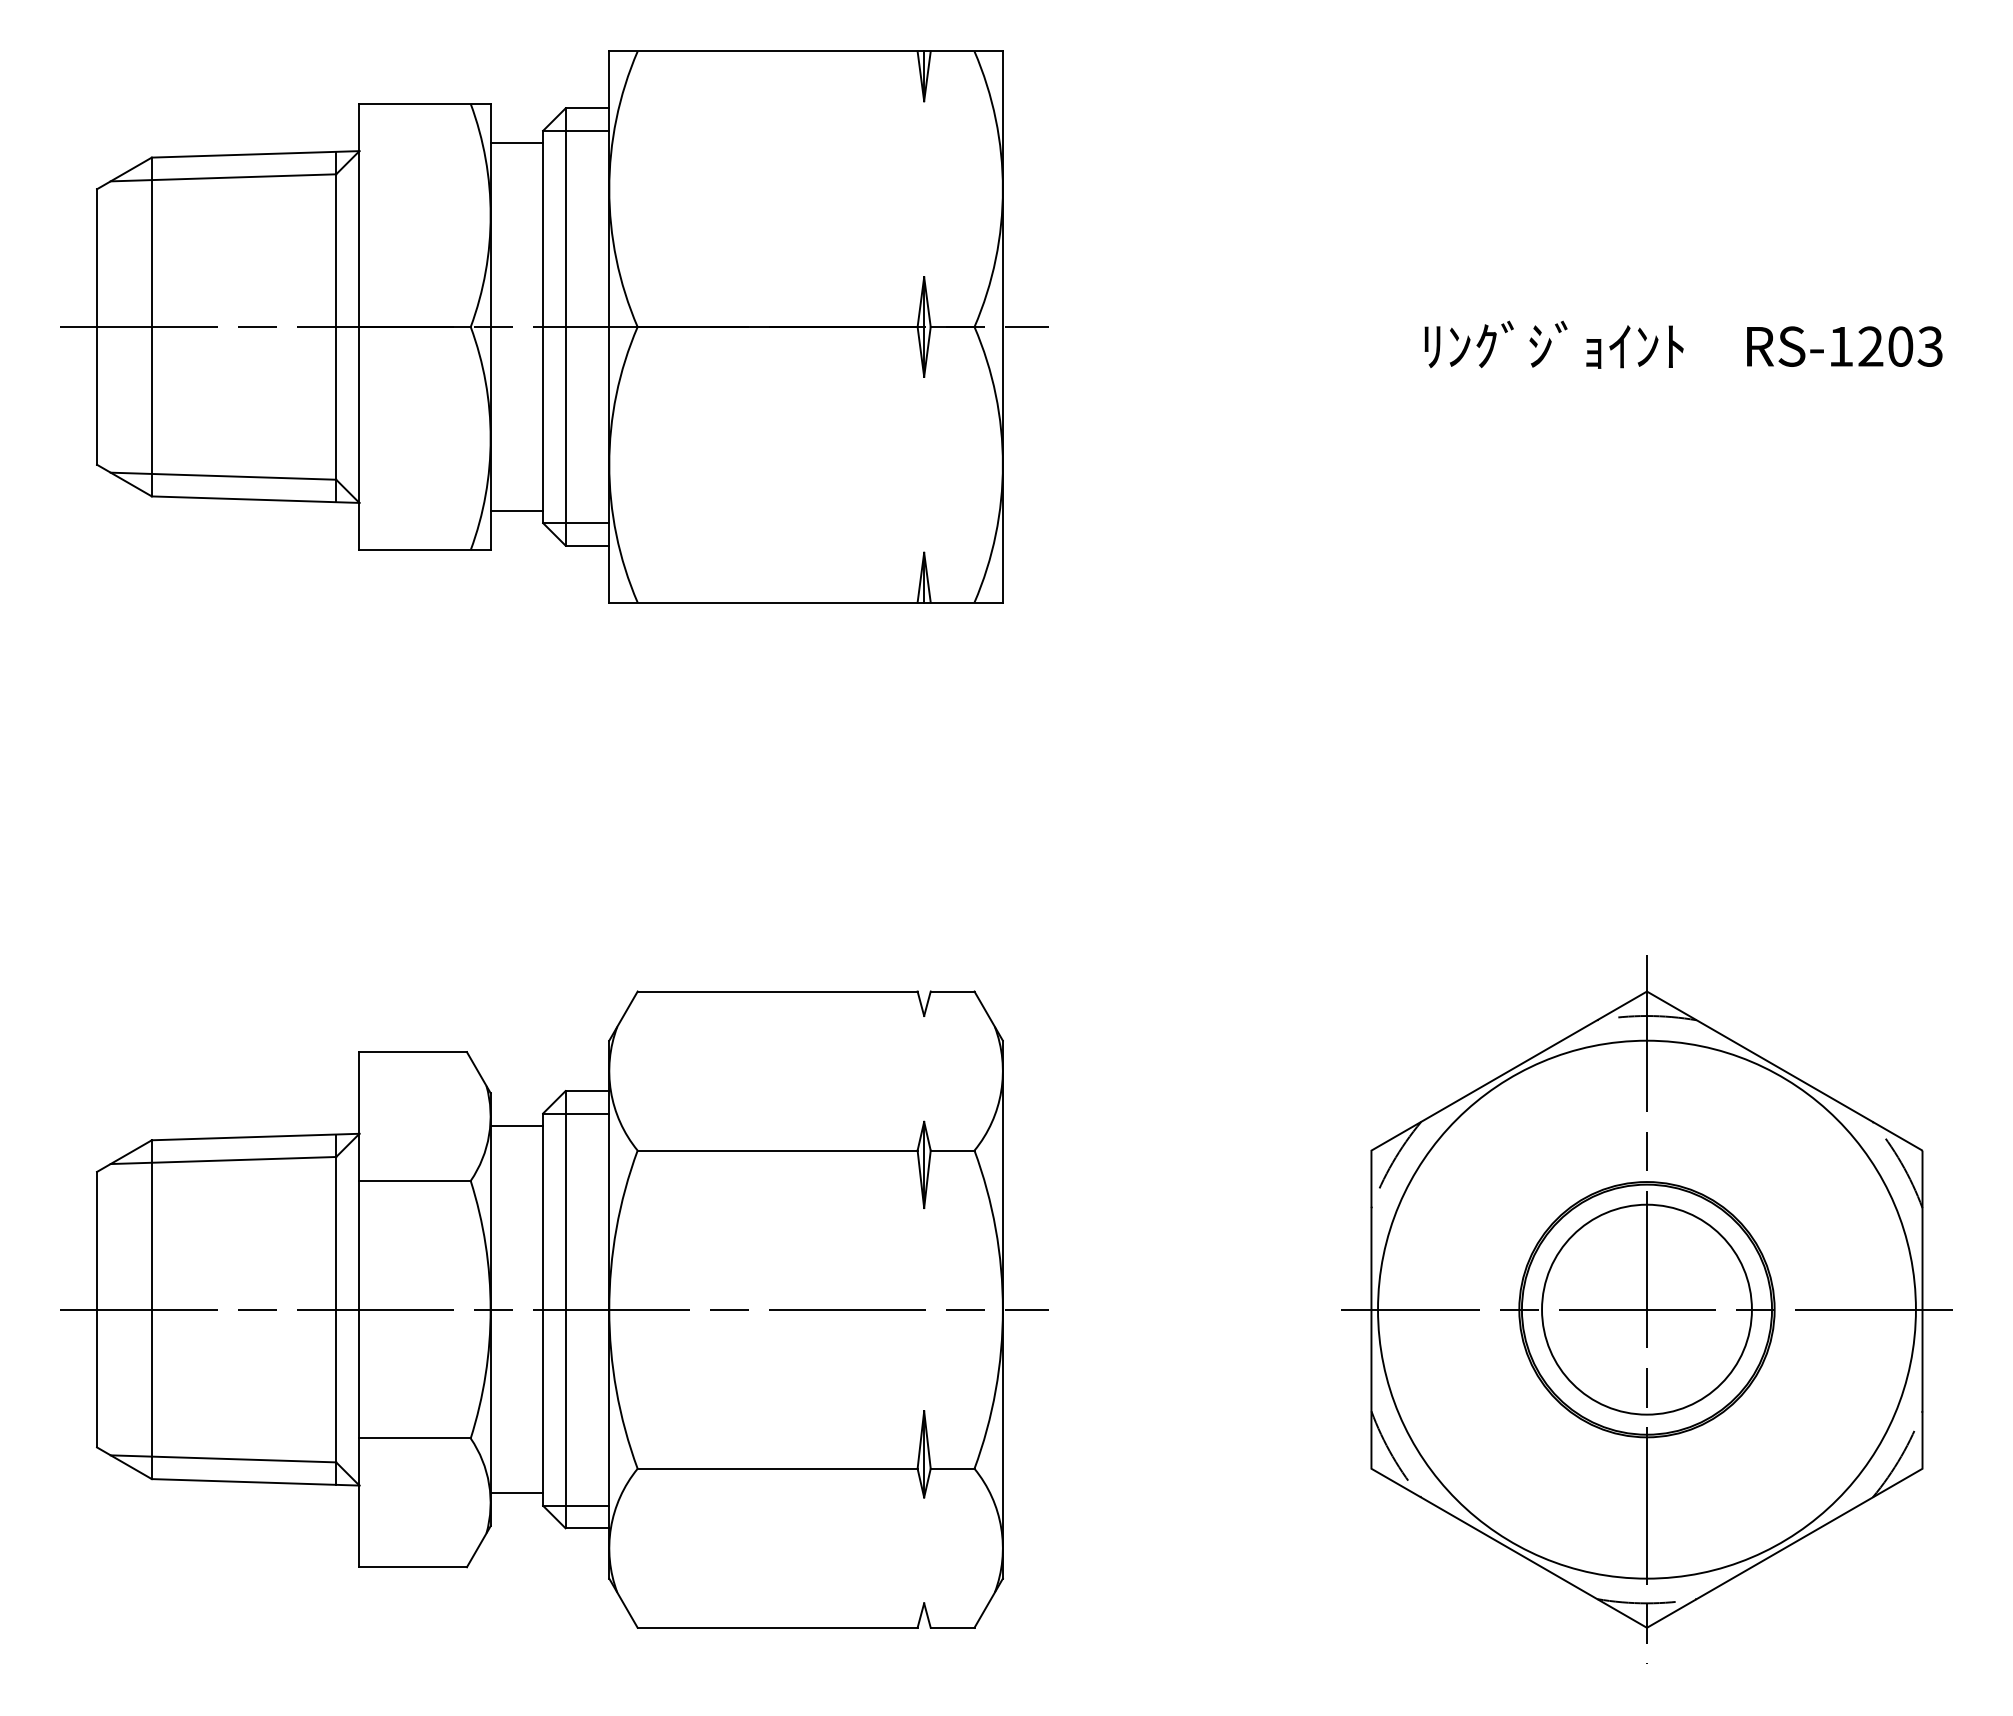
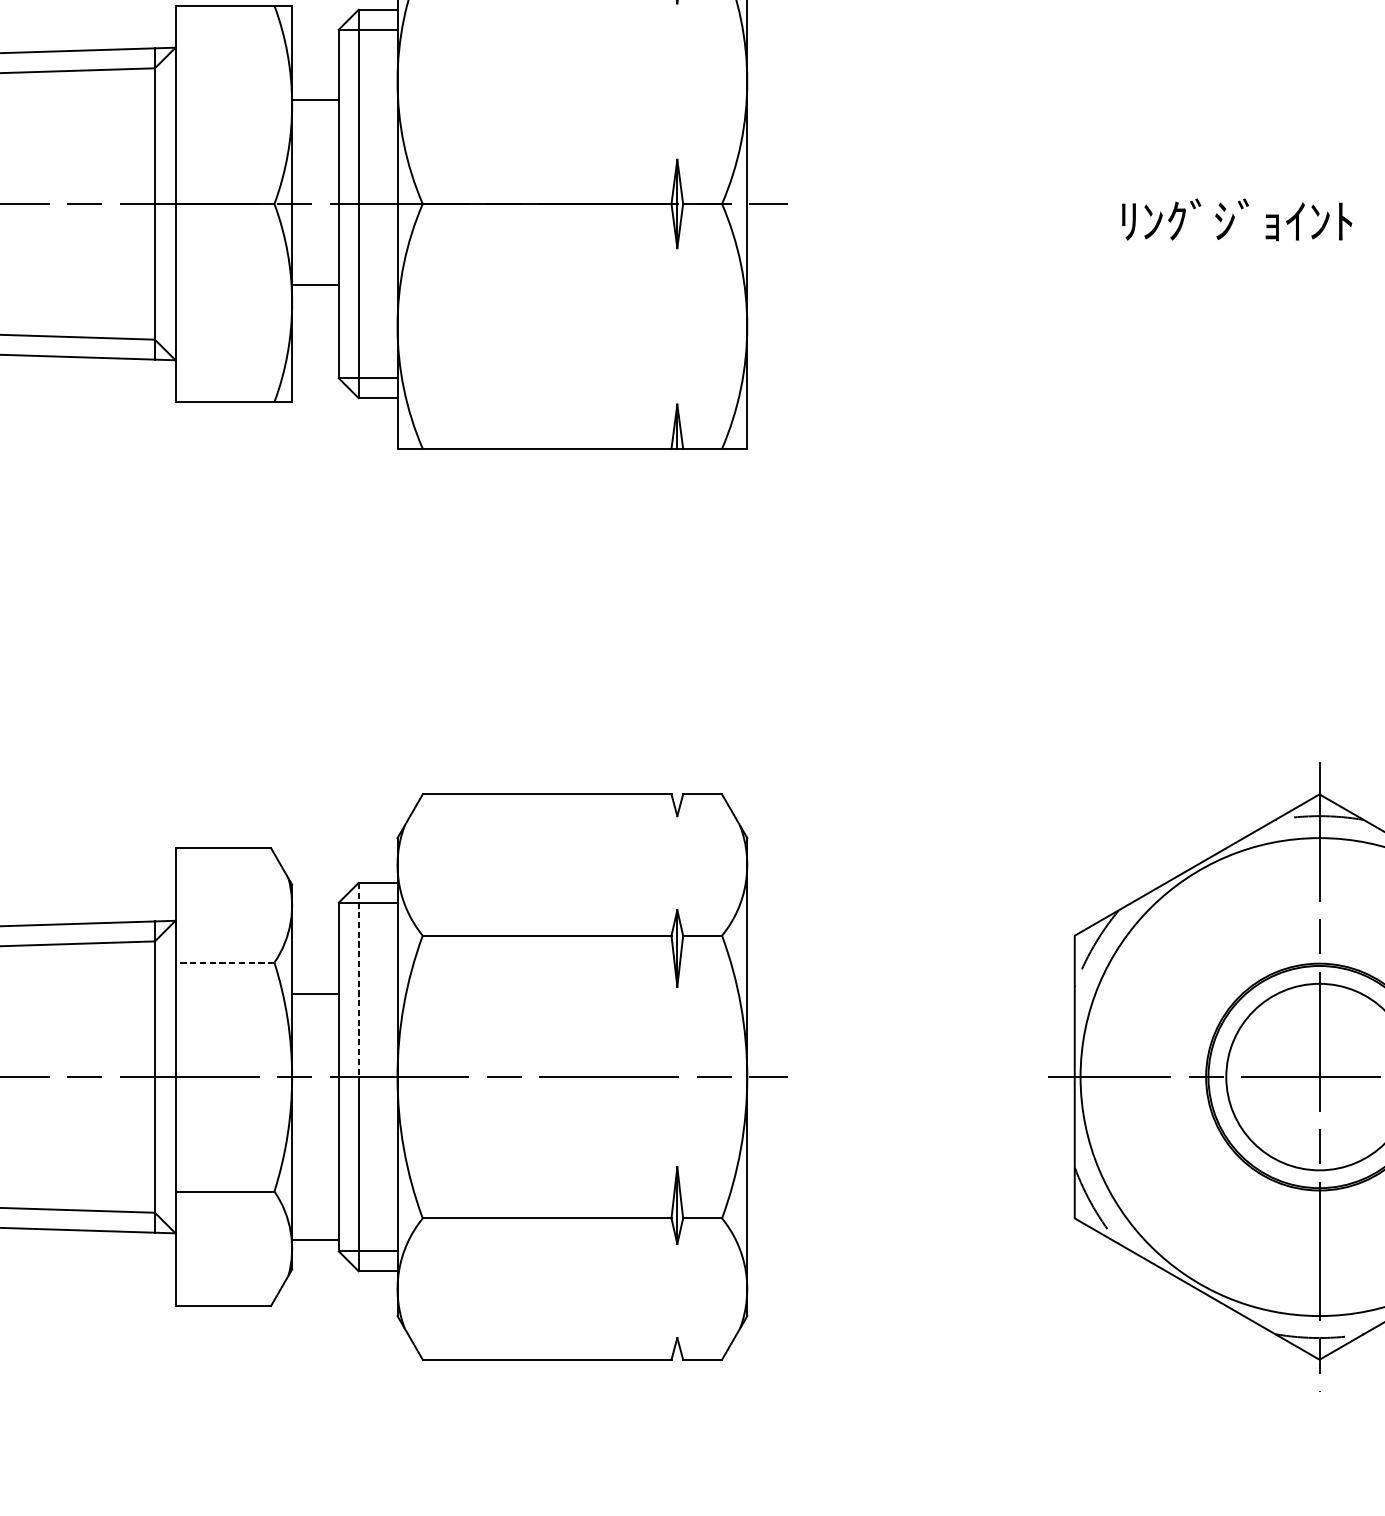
line: (516, 143) -> (315, 100), moved
line: (516, 510) -> (315, 284), moved
line: (516, 1126) -> (315, 994), moved
line: (415, 1180) -> (225, 962), solid -> dashed
line: (565, 1200) -> (358, 980), solid -> dashed

